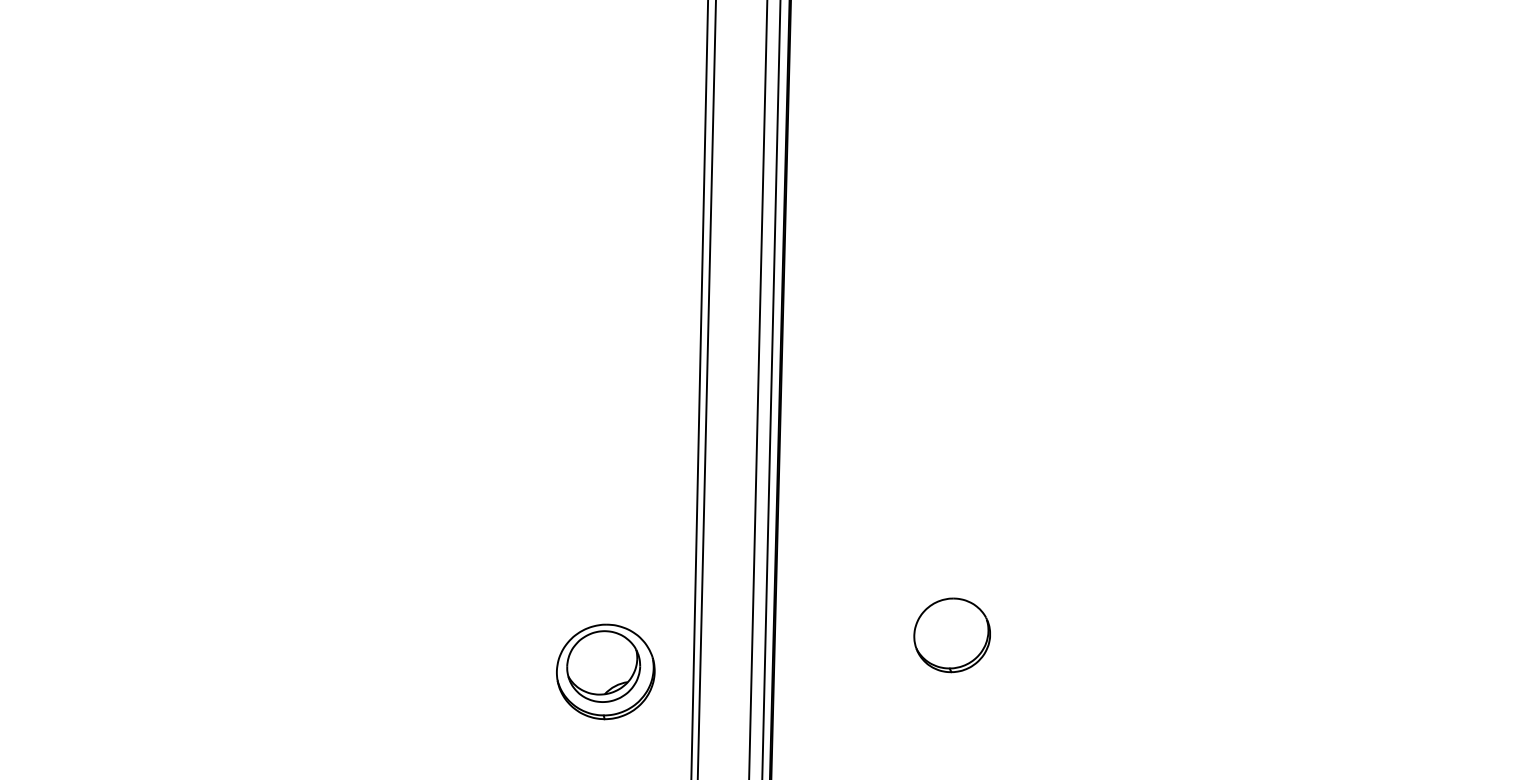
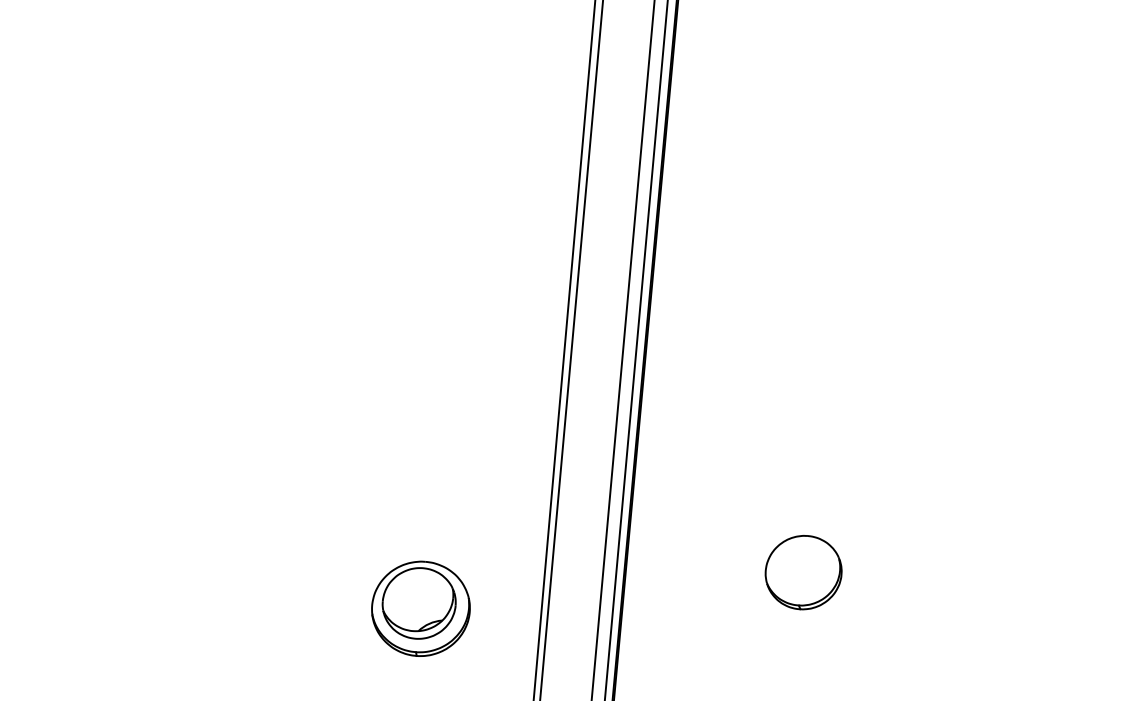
part: (605, 671) -> (420, 608), moved

